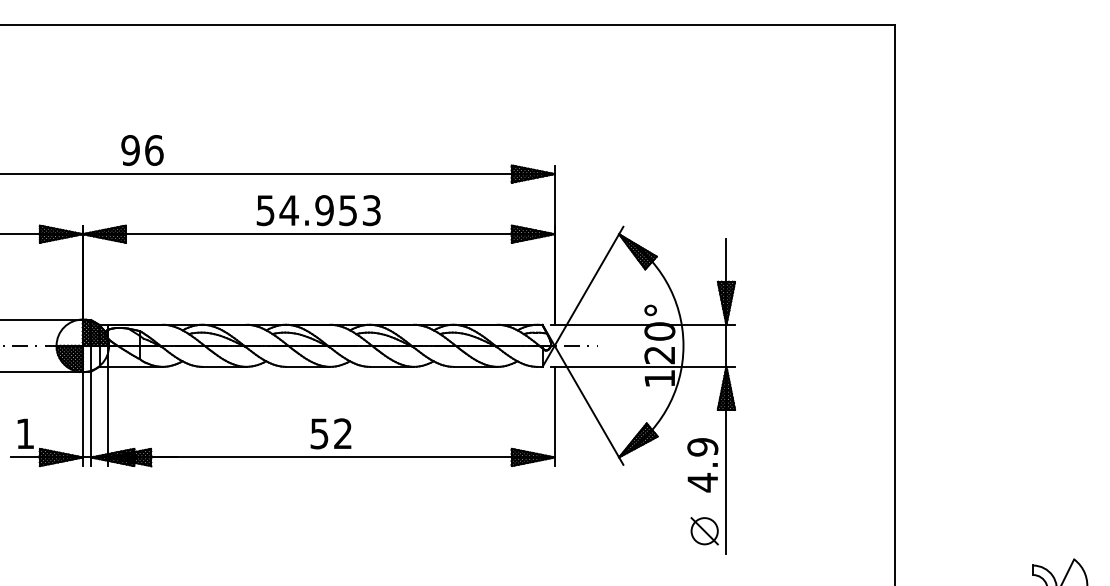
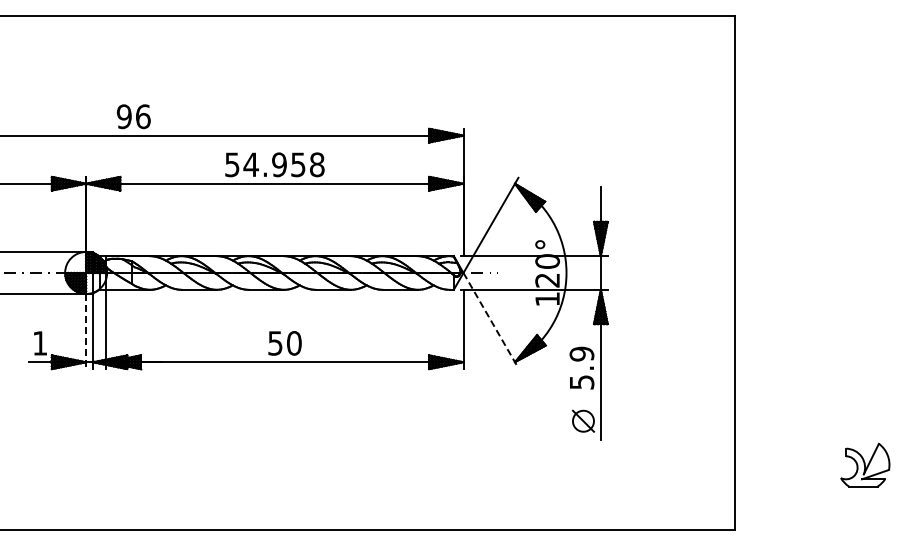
text: (372, 210) -> (317, 164), 54.953 -> 54.958
line: (588, 405) -> (490, 320), solid -> dashed
line: (83, 418) -> (86, 331), solid -> dashed
text: (343, 433) -> (294, 343), 52 -> 50
text: (703, 482) -> (582, 382), 4.9 -> 5.9

